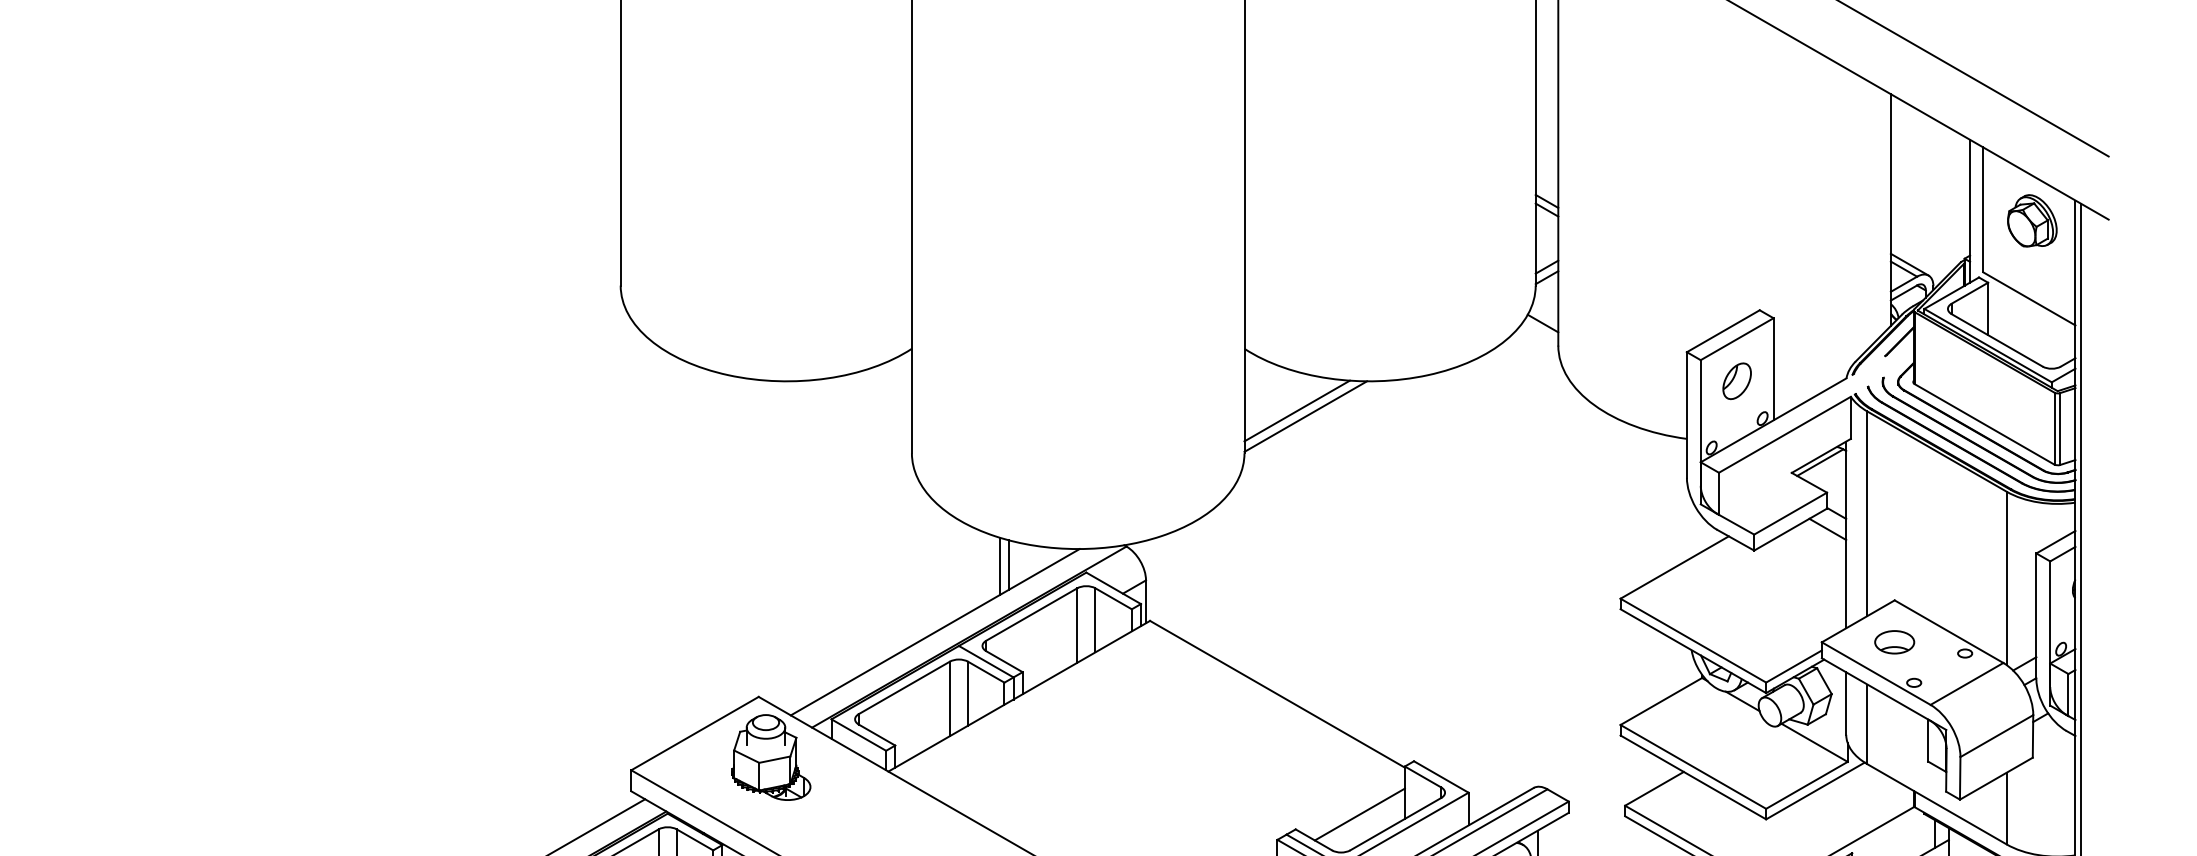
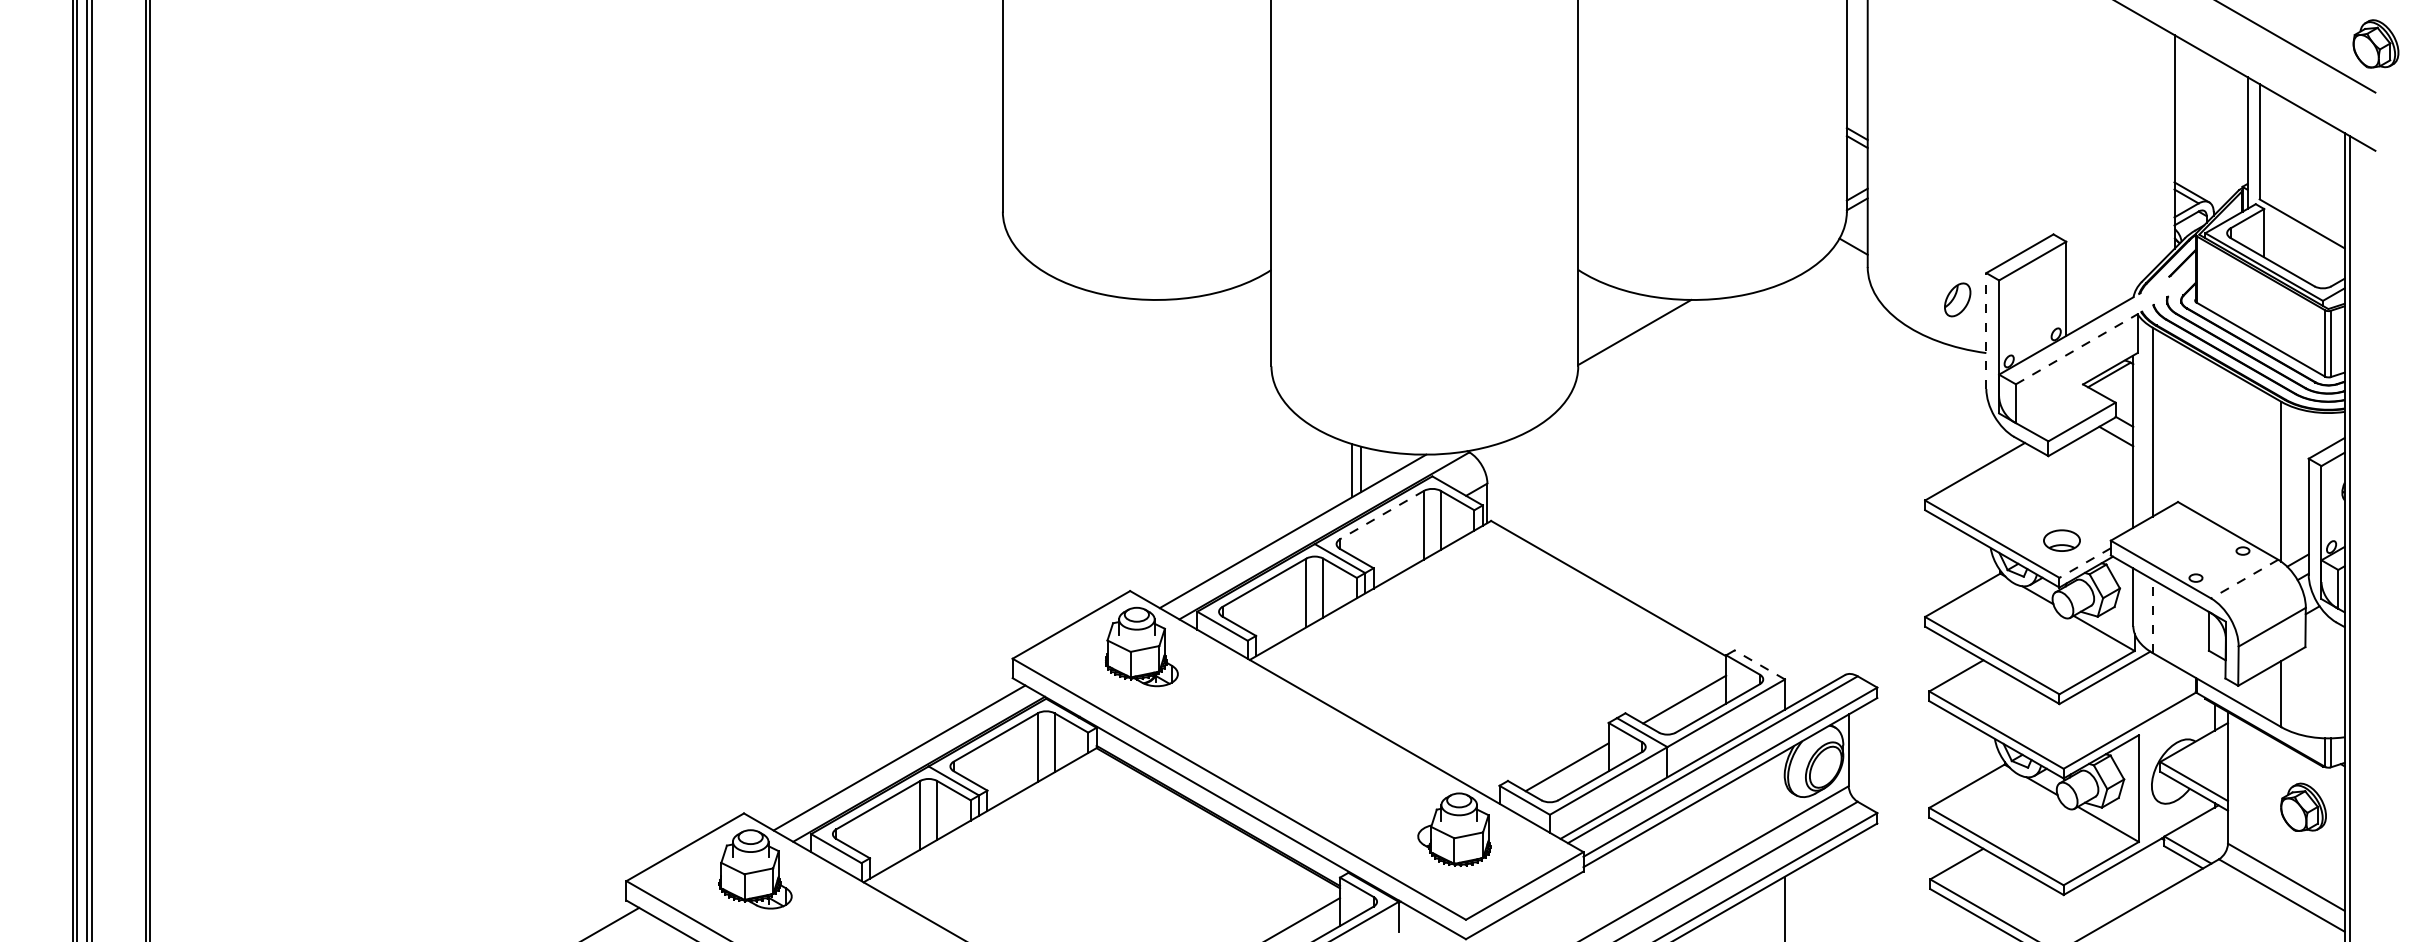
part: (2031, 220) -> (2375, 43), moved
part: (1736, 380) -> (1957, 299), moved
line: (1296, 411) -> (1626, 327), removed
line: (1687, 415) -> (1986, 331), solid -> dashed
line: (1785, 435) -> (2077, 349), solid -> dashed
line: (1031, 614) -> (1381, 515), solid -> dashed
part: (1894, 642) -> (2061, 540), moved
line: (1794, 667) -> (2085, 563), solid -> dashed
line: (1966, 684) -> (2244, 579), solid -> dashed
line: (1867, 724) -> (2152, 616), solid -> dashed
line: (1440, 776) -> (1759, 664), solid -> dashed

